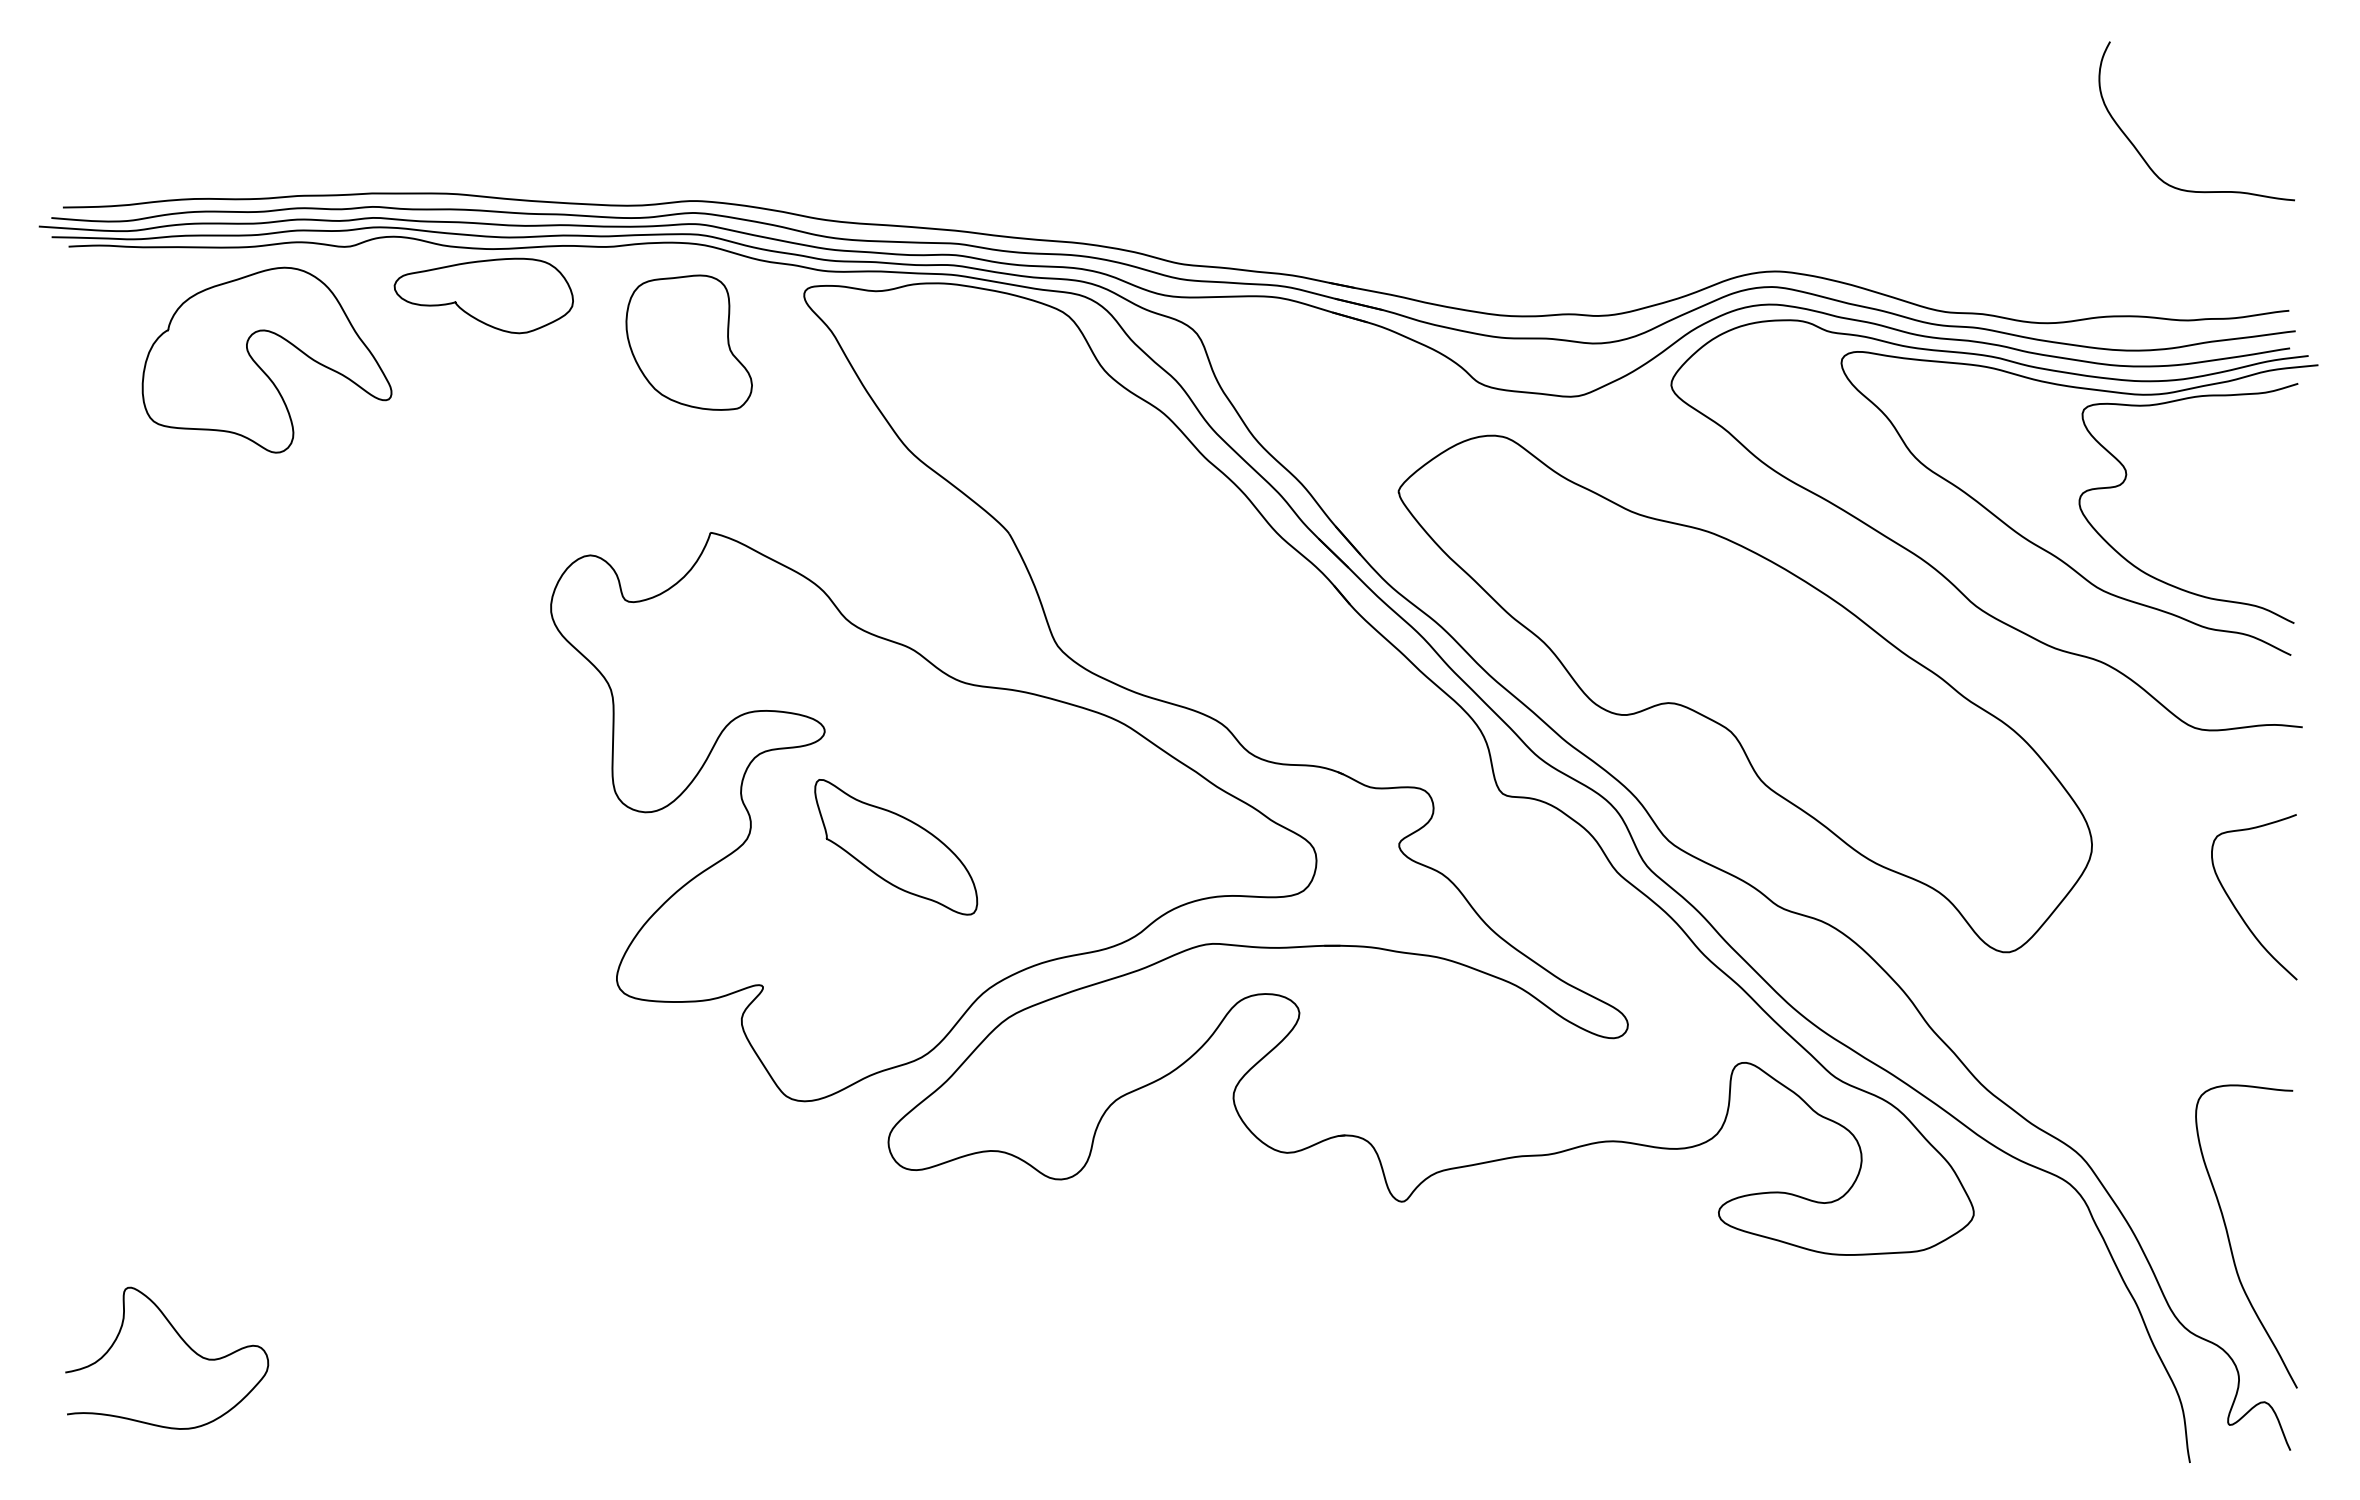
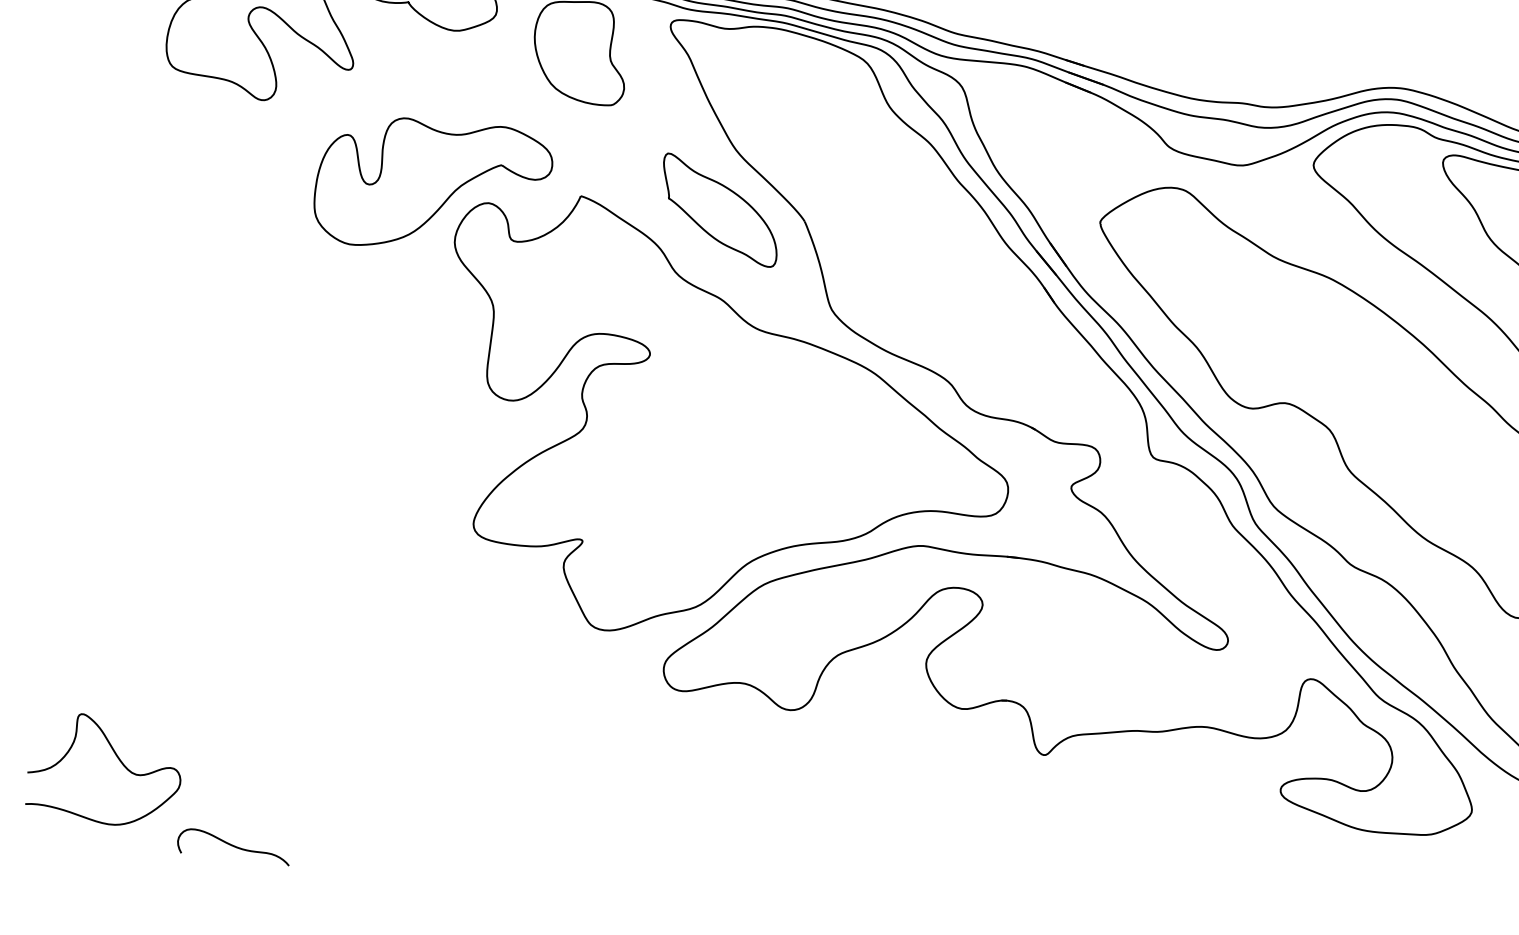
part: (514, 541) -> (433, 186), added
part: (896, 847) -> (720, 210), moved
curve: (347, 1439) -> (233, 846), added

